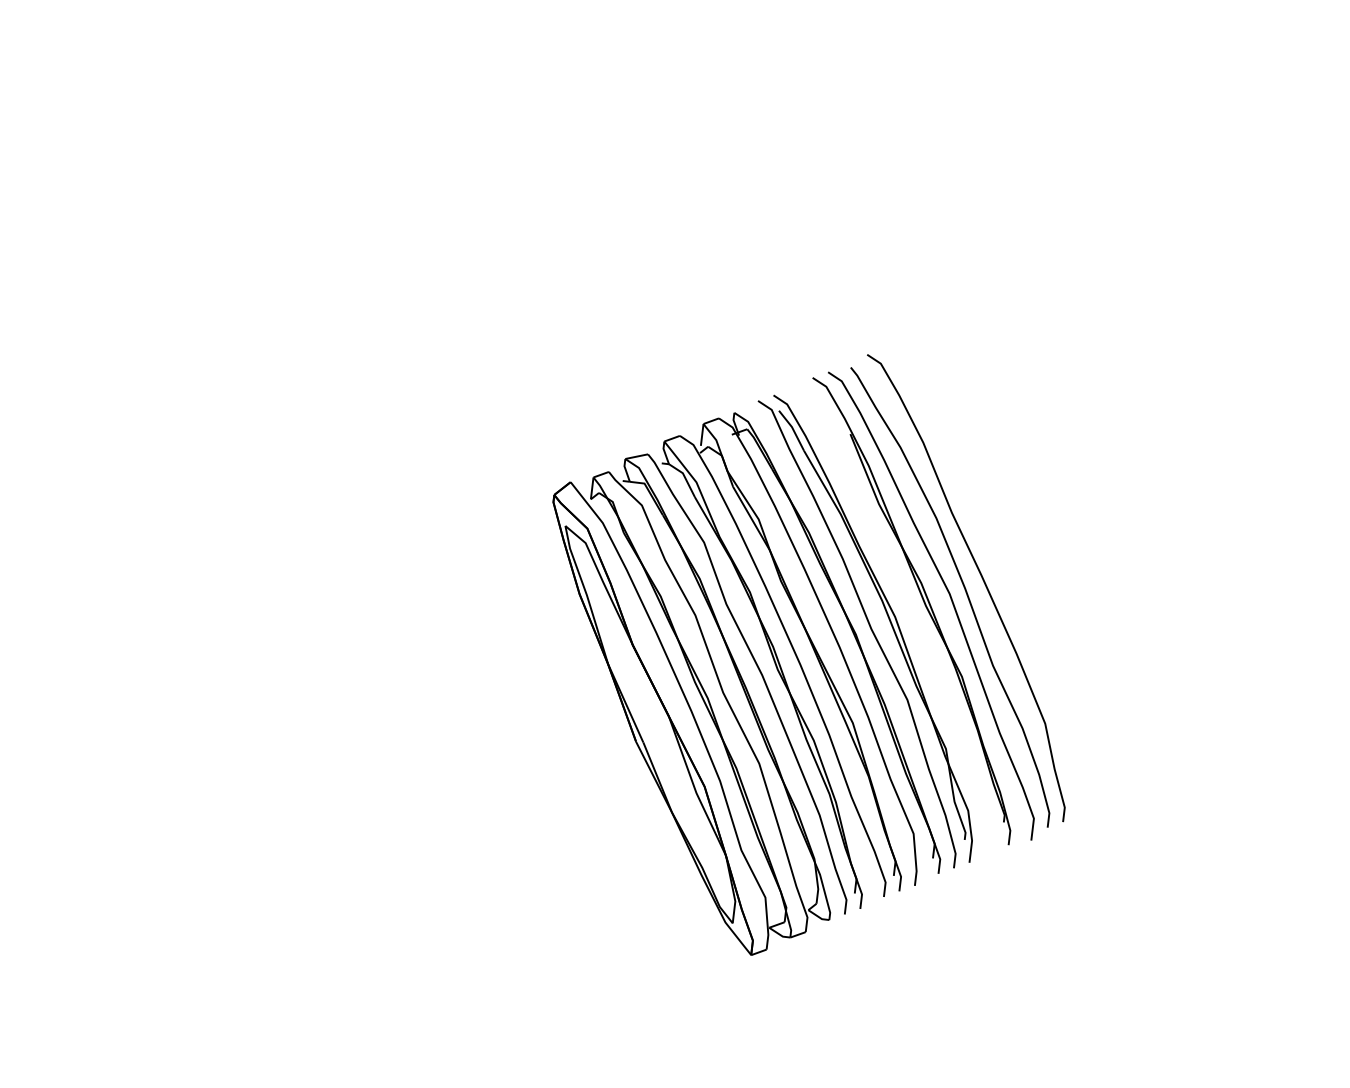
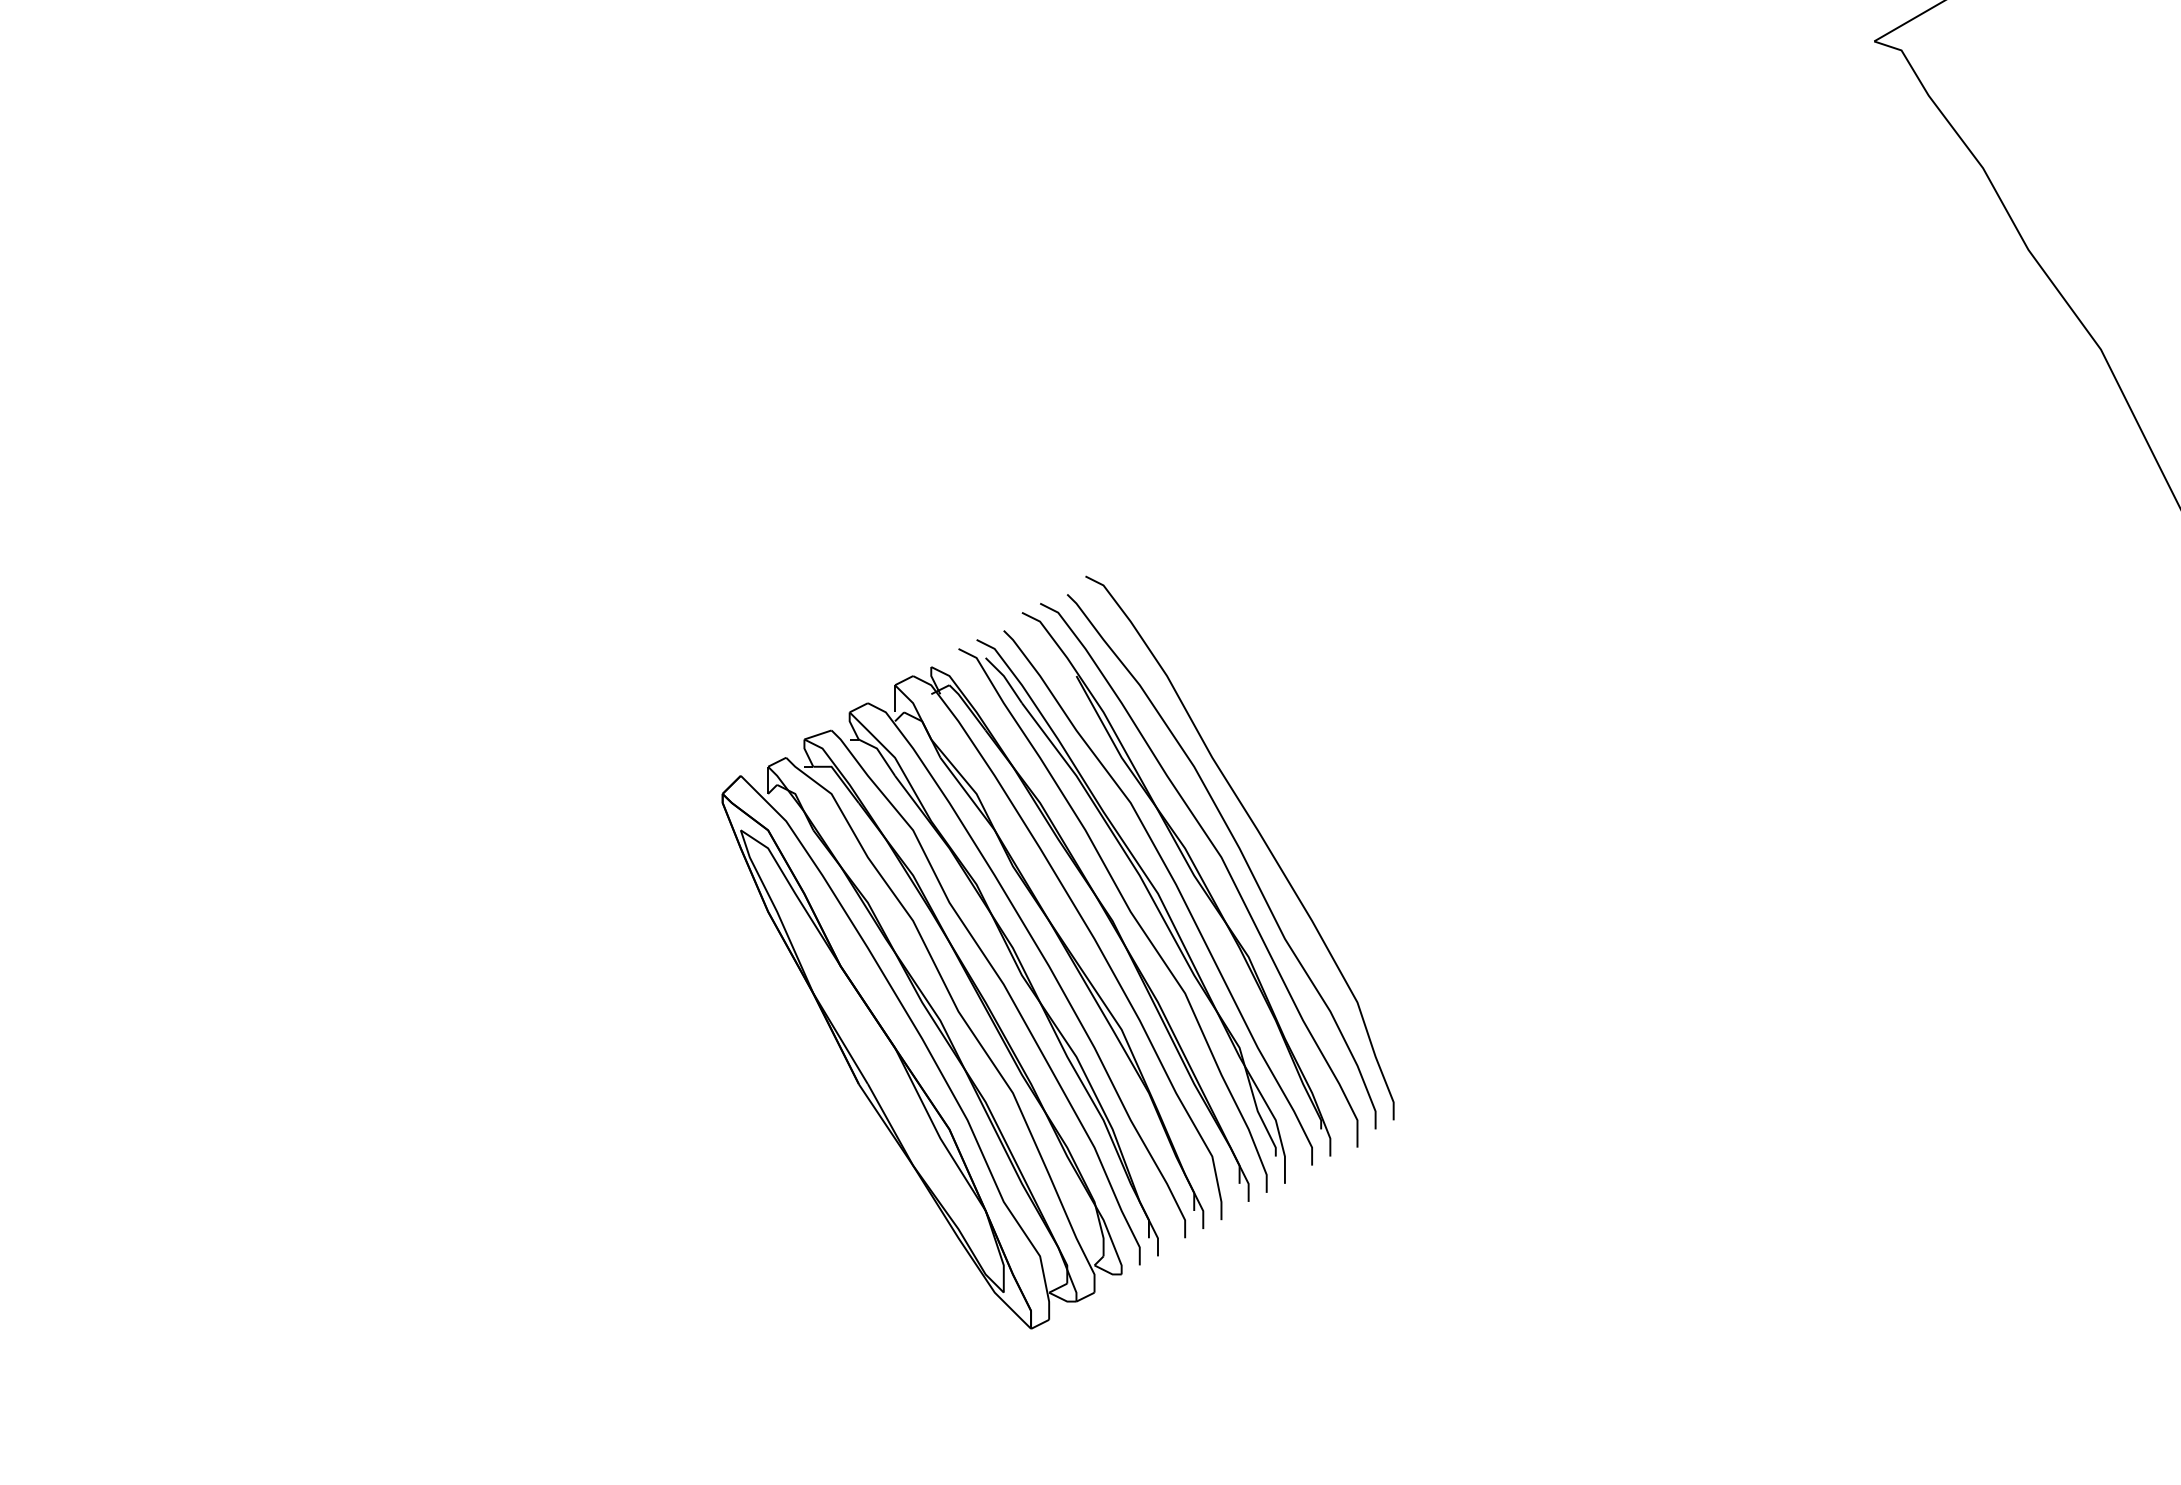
curve: (910, 613) -> (1176, 887), added

